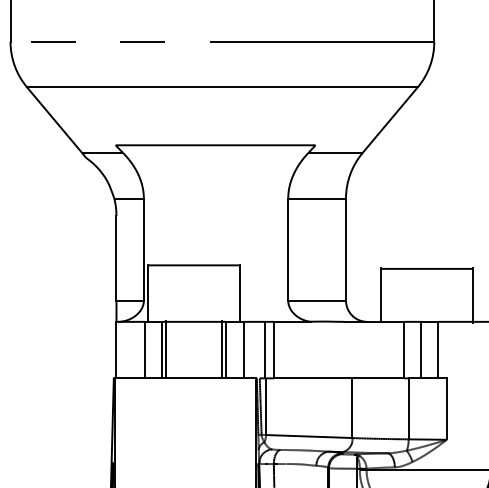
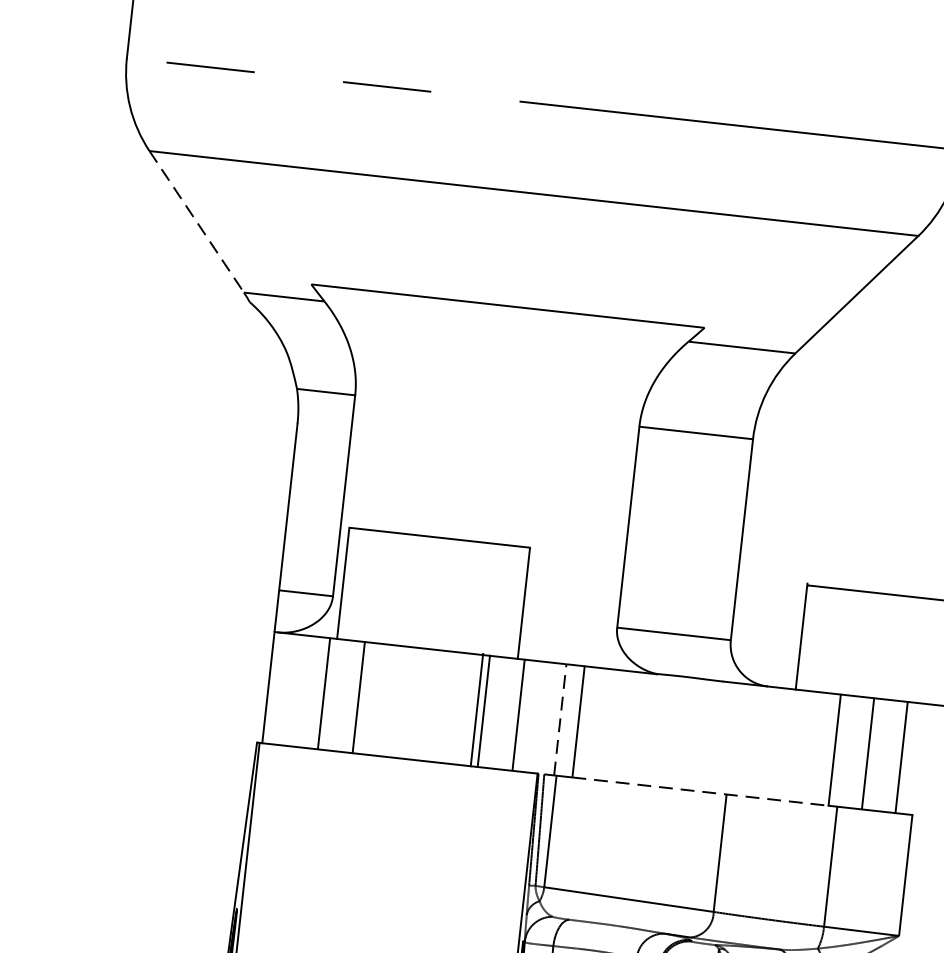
line: (54, 120) -> (196, 222), solid -> dashed
line: (165, 349) -> (365, 697), removed
line: (264, 349) -> (559, 718), solid -> dashed
line: (339, 378) -> (701, 791), solid -> dashed

